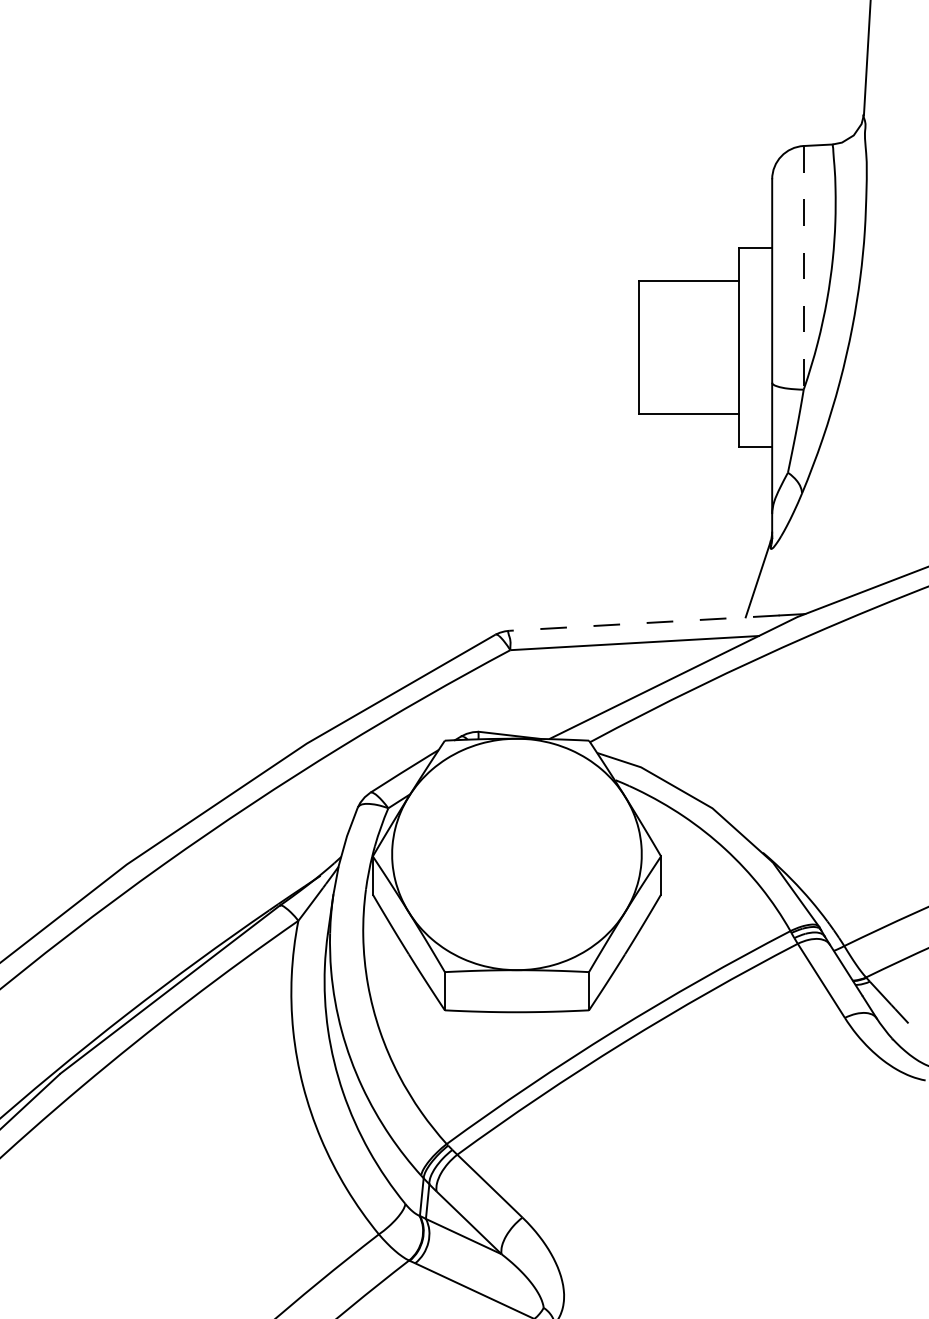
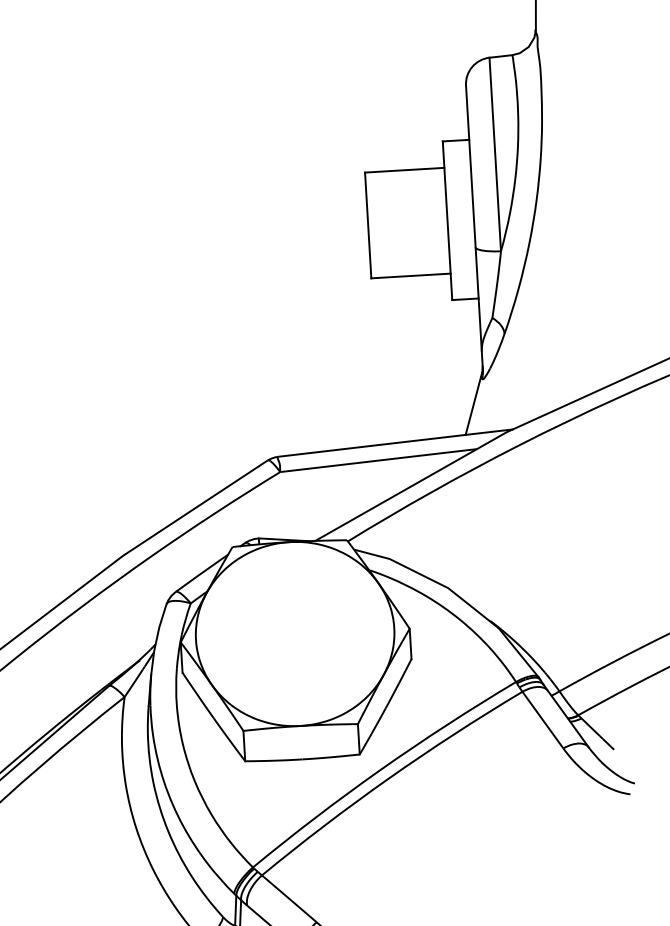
line: (803, 267) -> (495, 154), dashed -> solid
line: (643, 623) -> (384, 444), dashed -> solid

